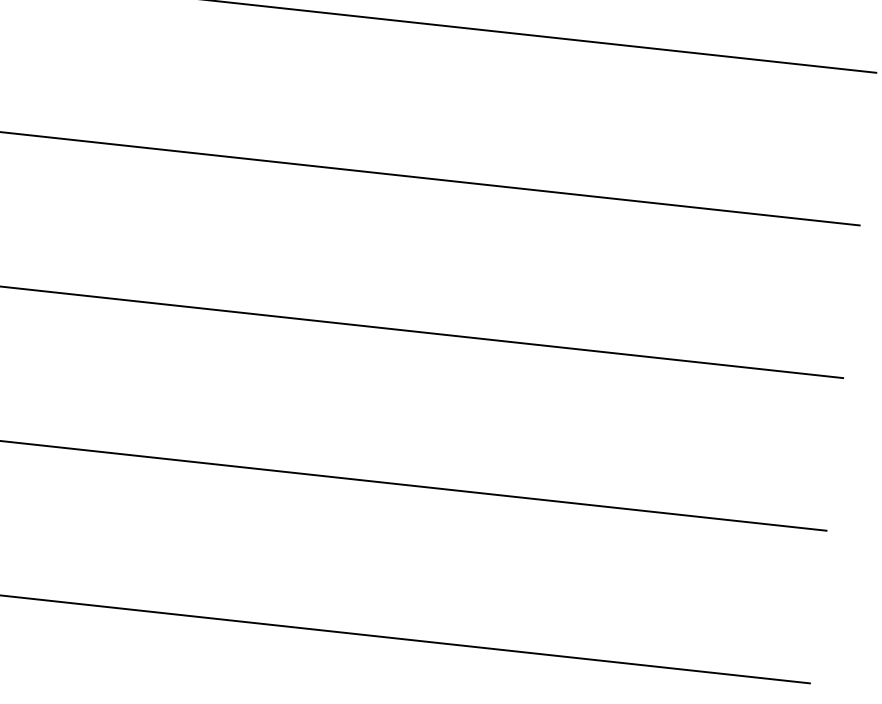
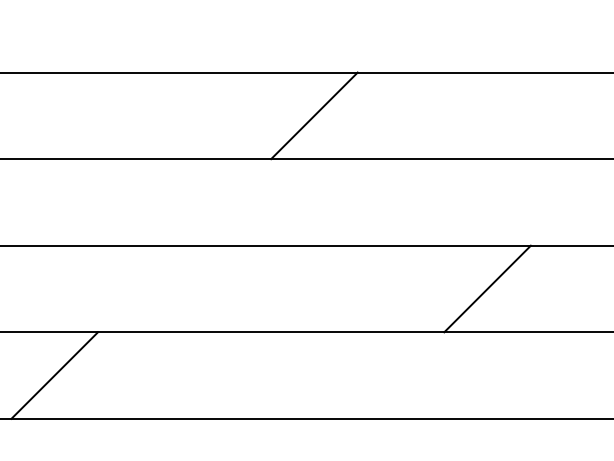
line: (317, 243) -> (314, 115), added
line: (589, 581) -> (487, 288), added

